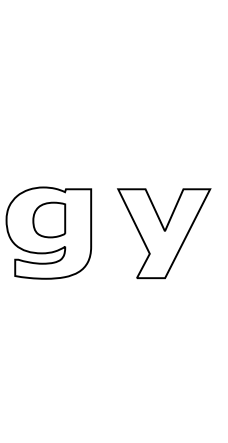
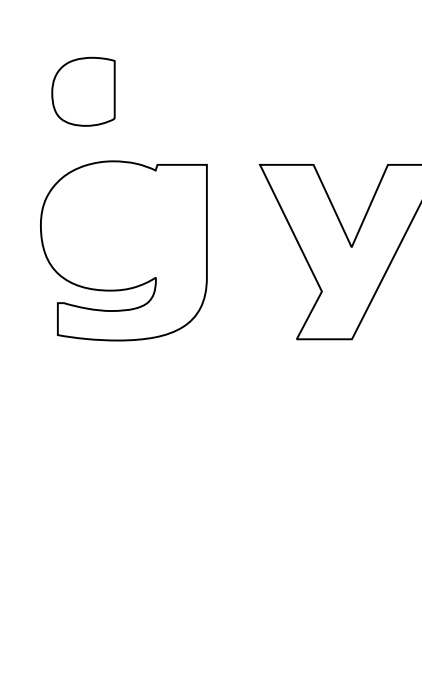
part: (49, 219) -> (83, 90), moved

